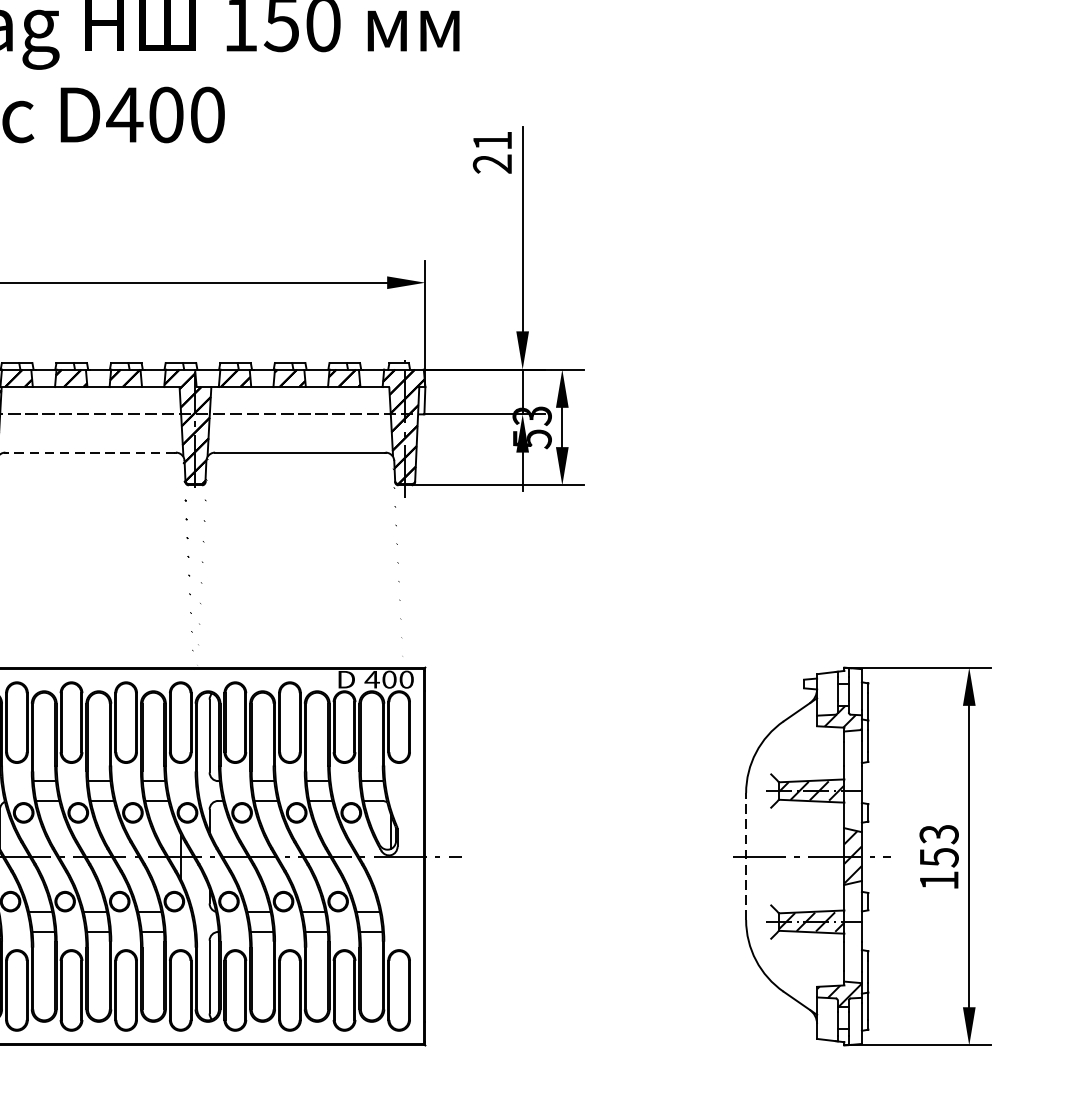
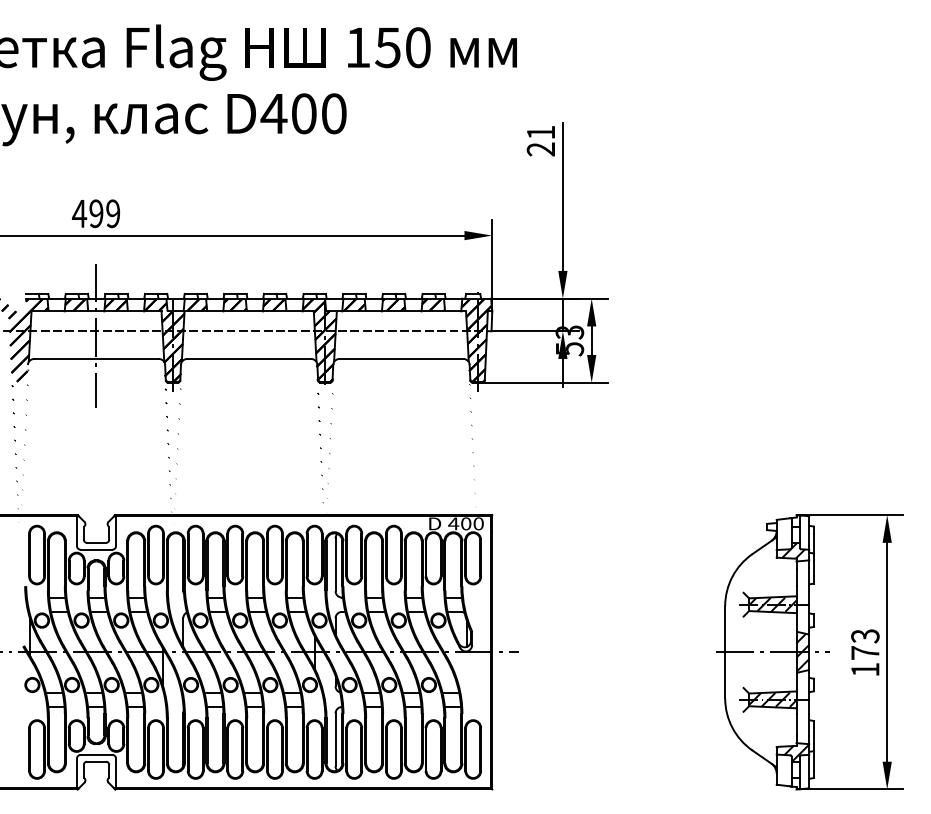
line: (91, 451) -> (249, 358), dashed -> solid
line: (746, 855) -> (725, 651), dashed -> solid
text: (939, 858) -> (865, 653), 153 -> 173

